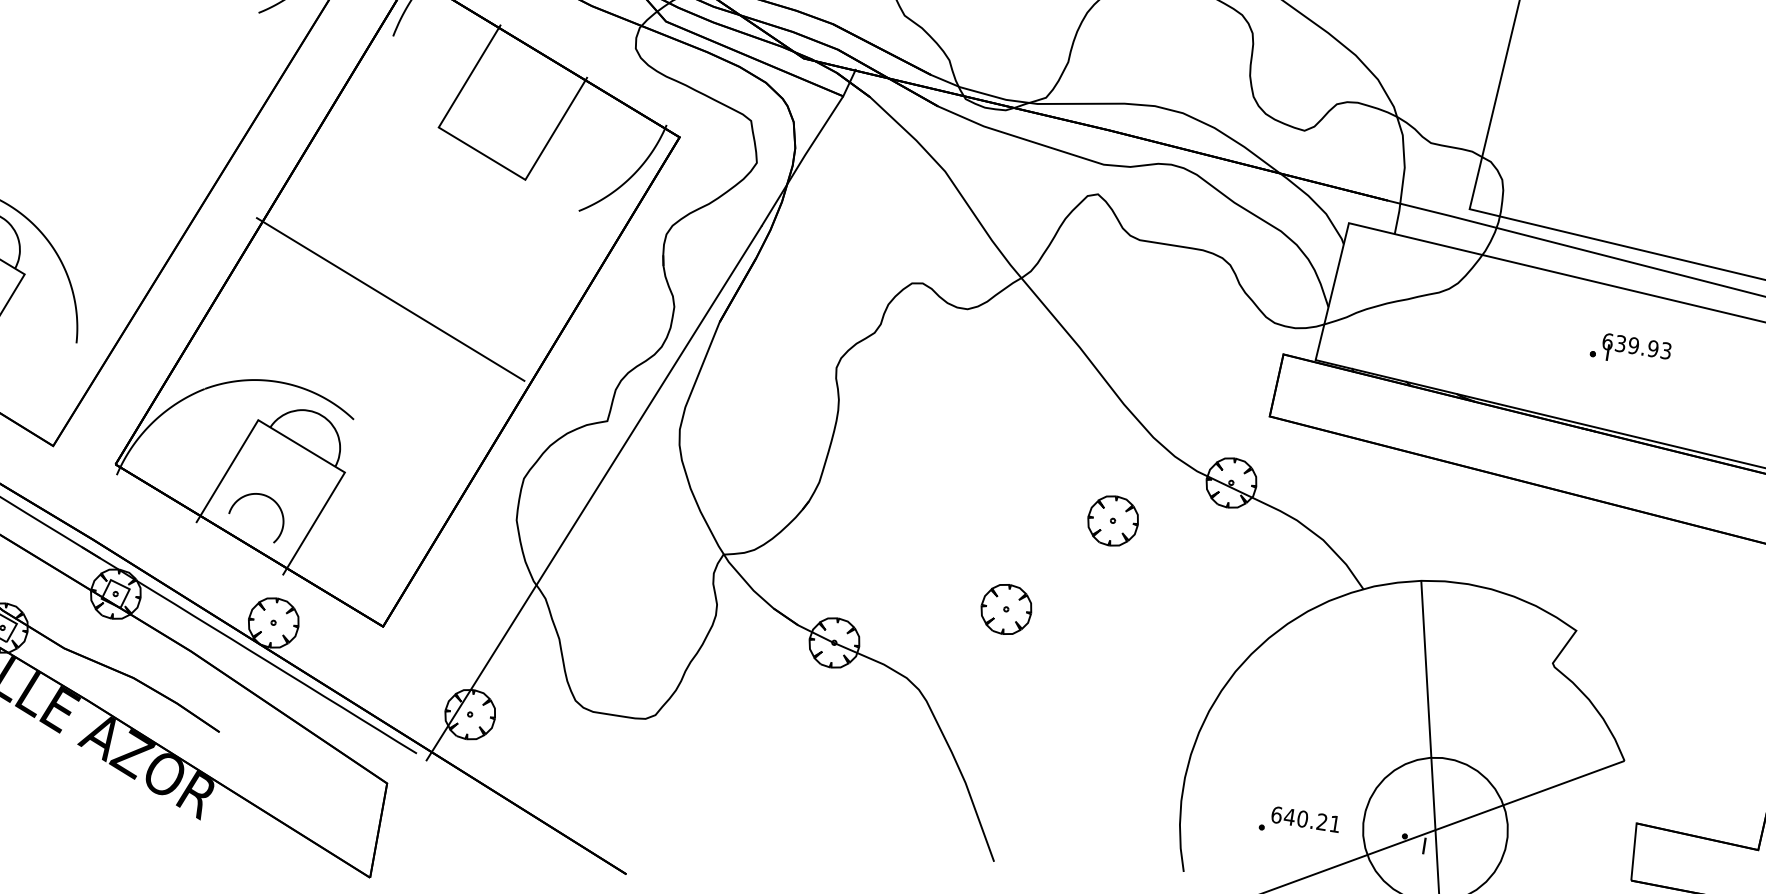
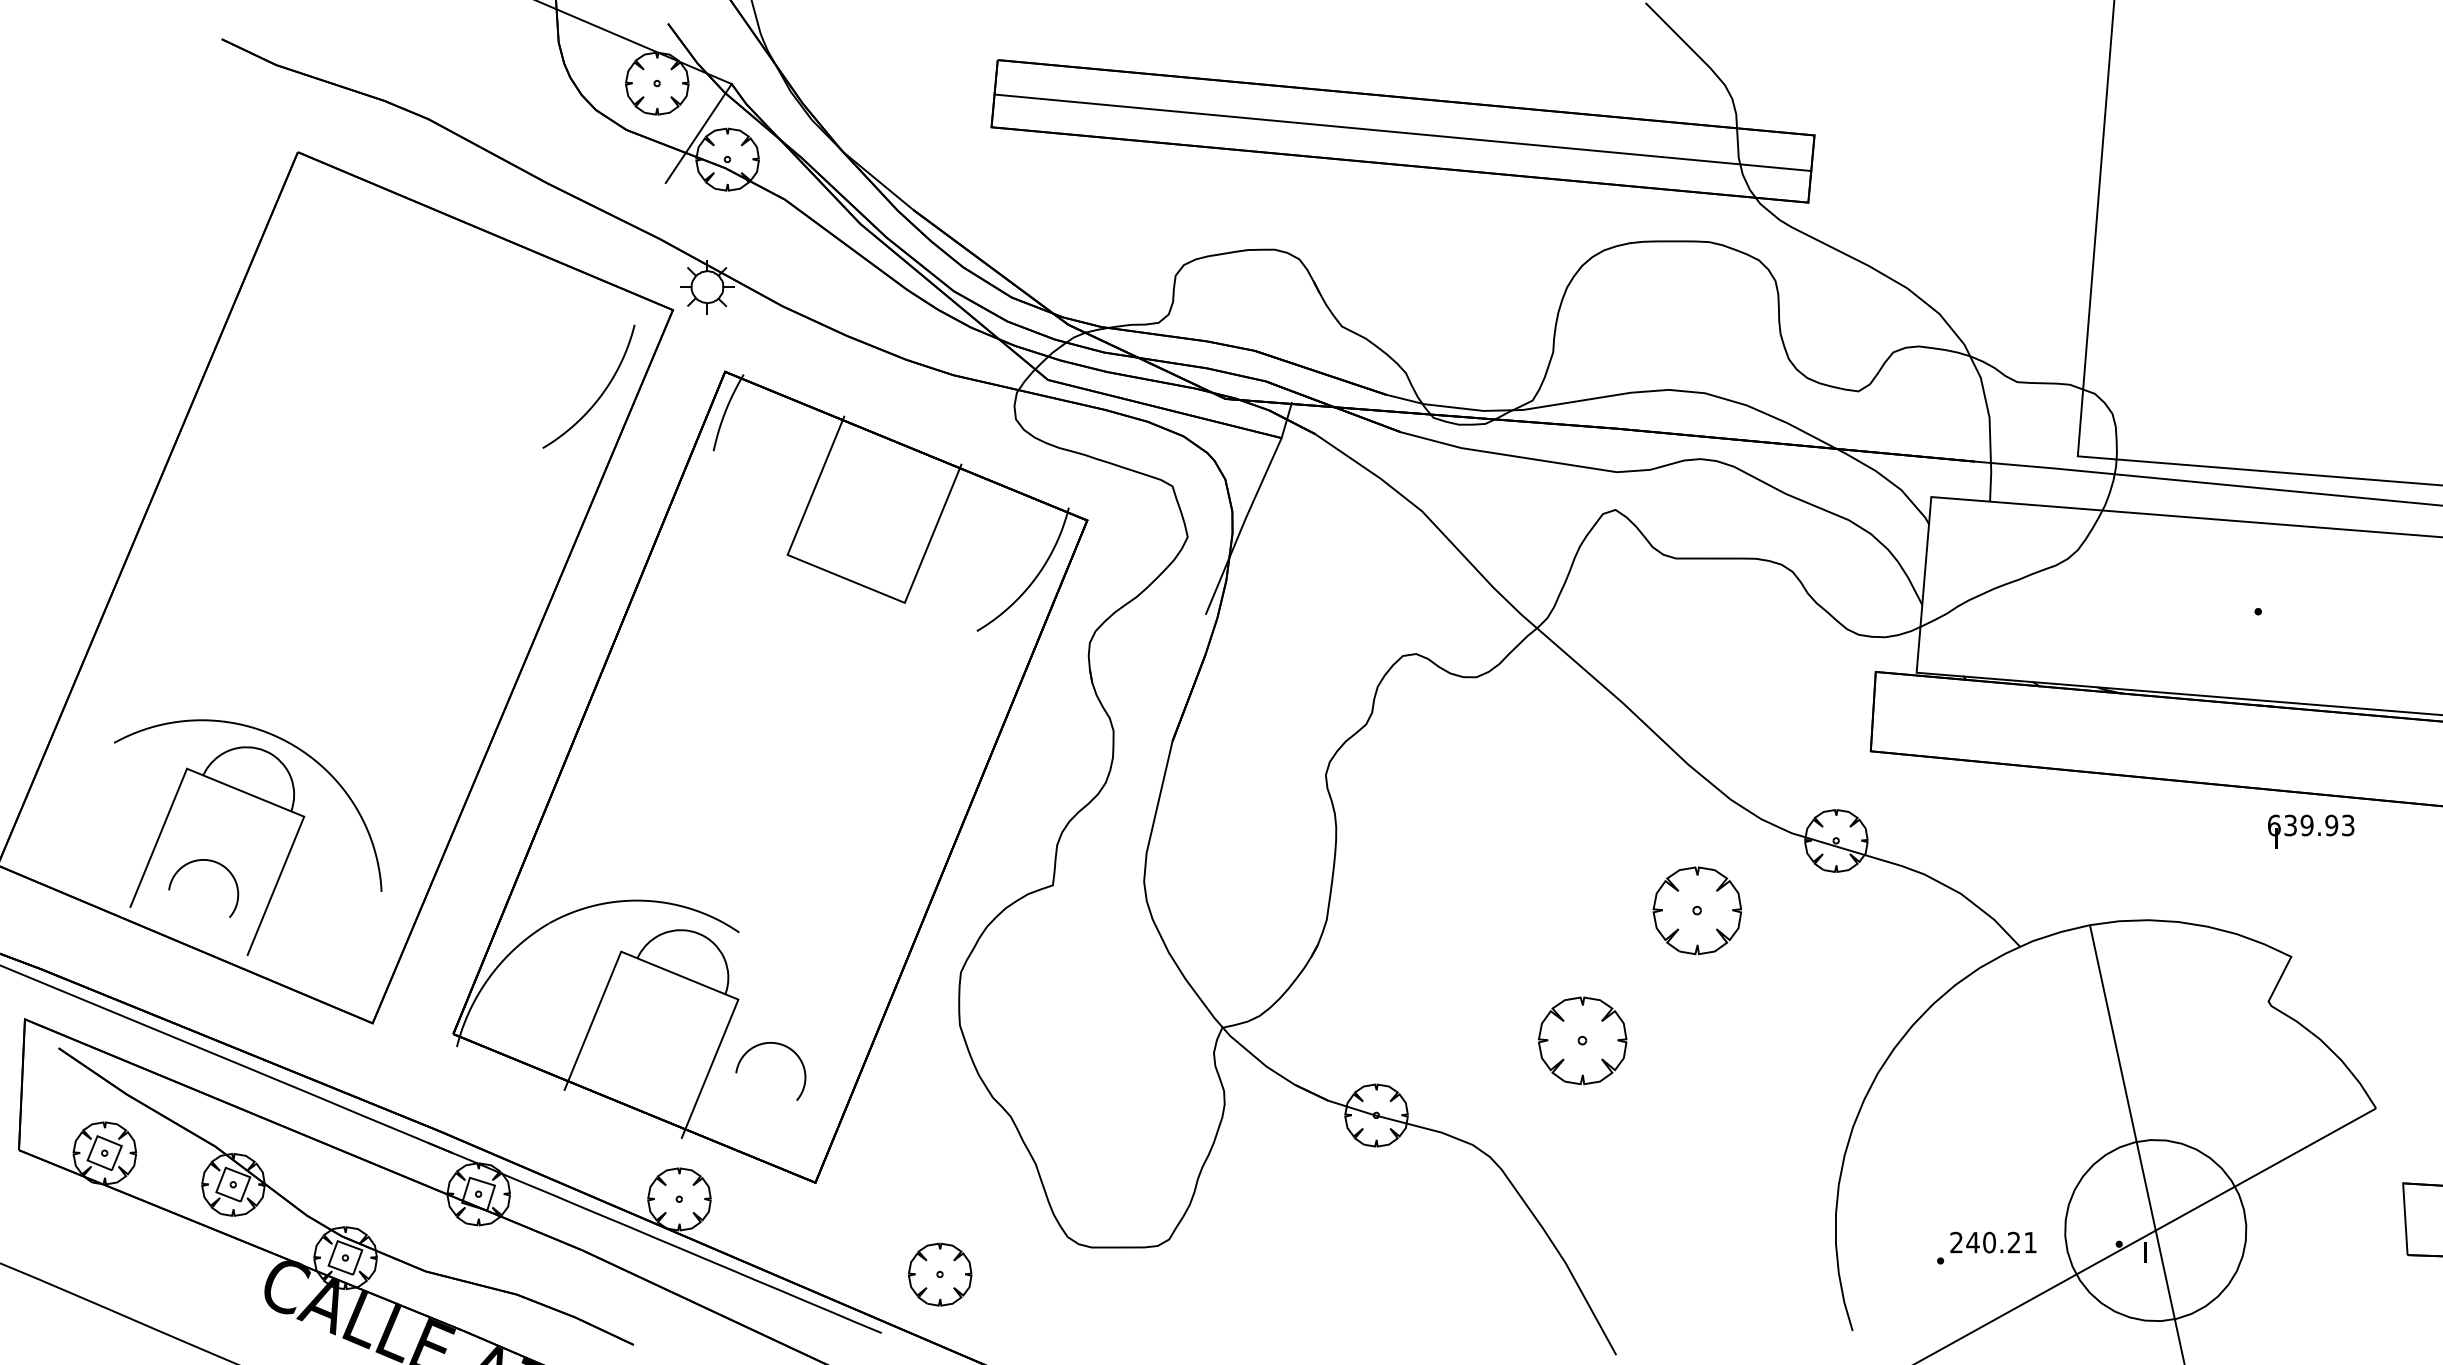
line: (390, 299) -> (761, 776), removed
text: (1636, 351) -> (2311, 831), moved
line: (594, 492) -> (1050, 976), removed
curve: (255, 494) -> (765, 1044), moved
part: (1113, 520) -> (1697, 910), size x1.4
part: (1006, 609) -> (1582, 1040), size x1.4
text: (1276, 814) -> (1956, 1242), 640.21 -> 240.21

